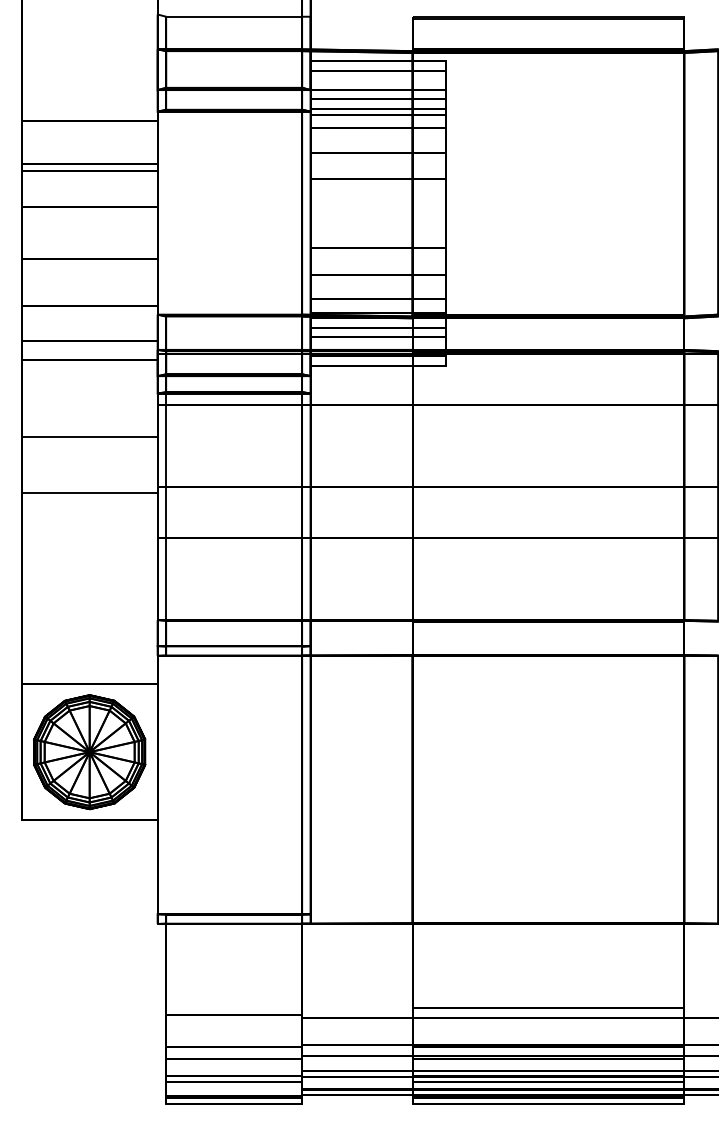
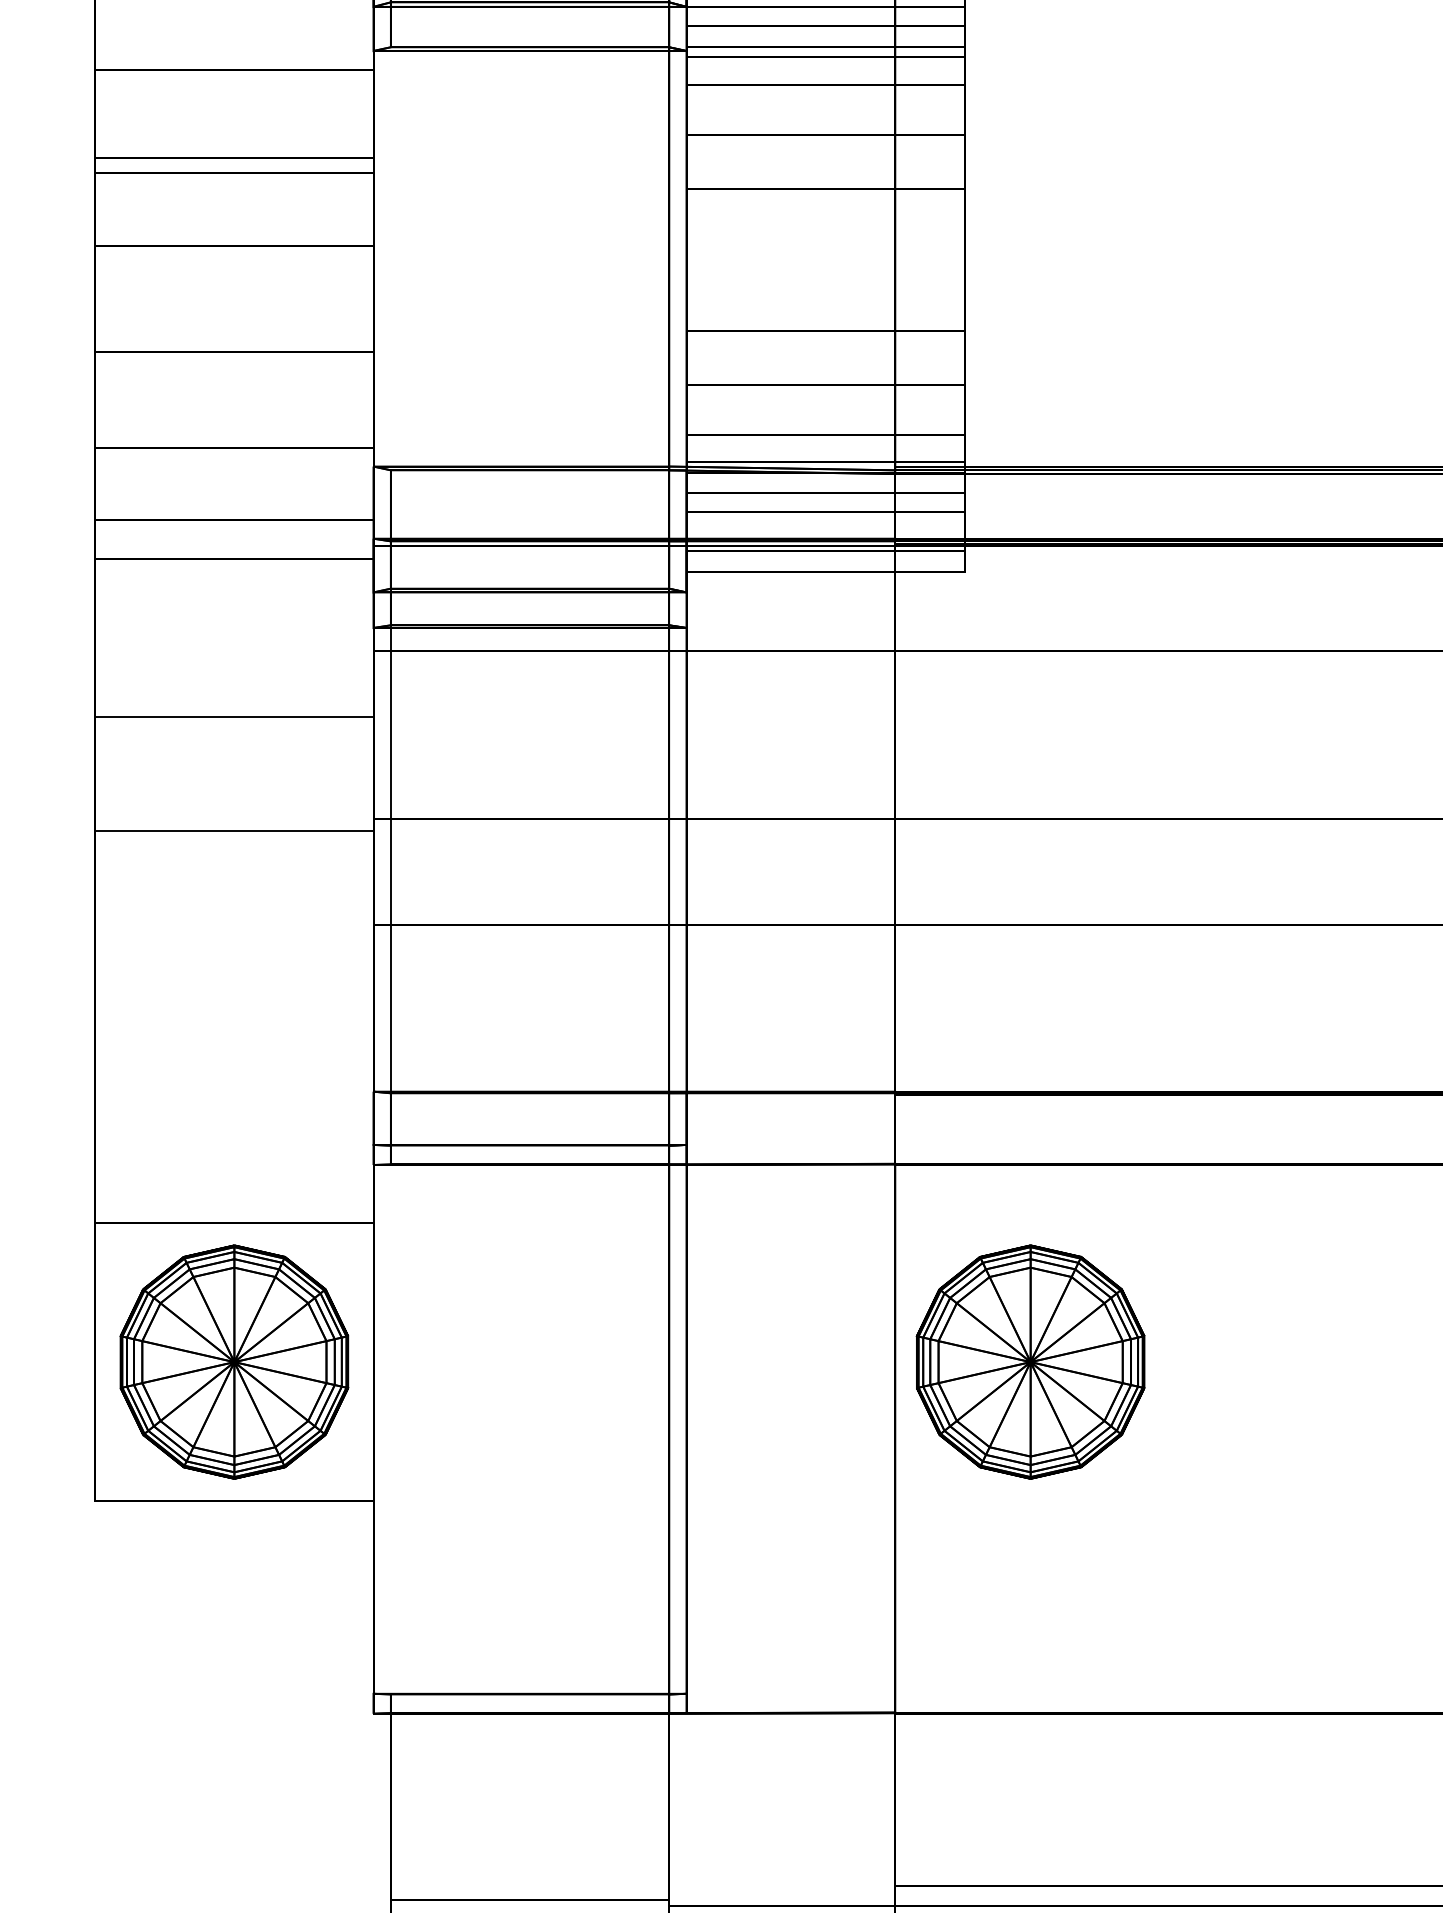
part: (478, 752) -> (1030, 1362), added

